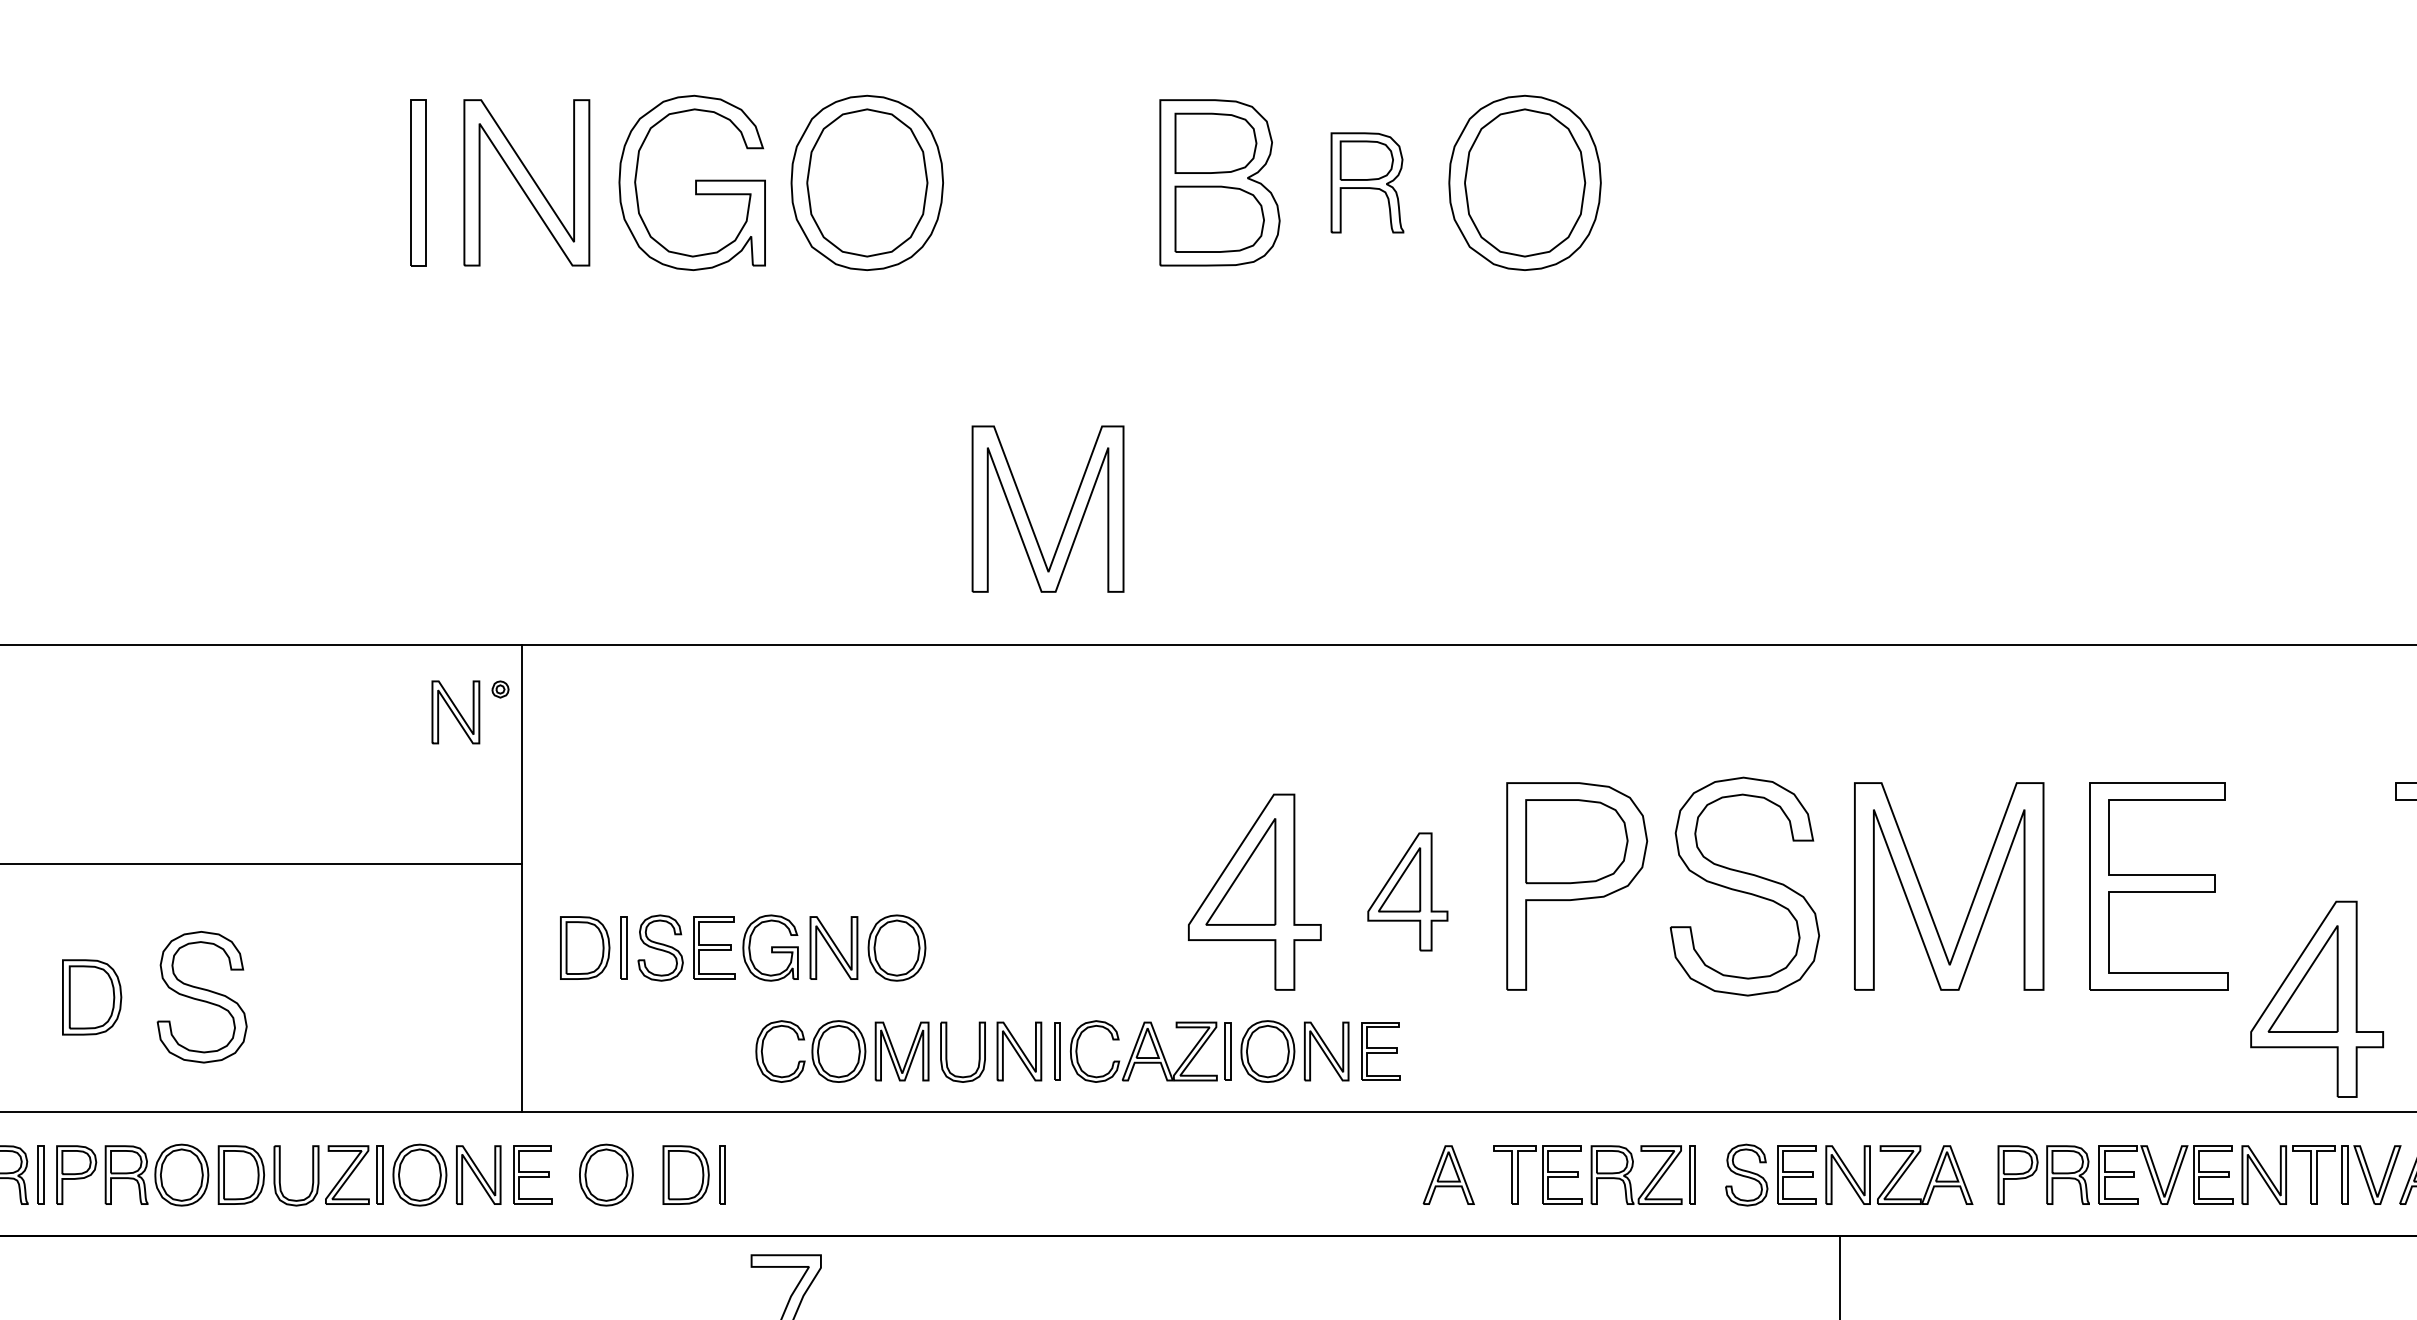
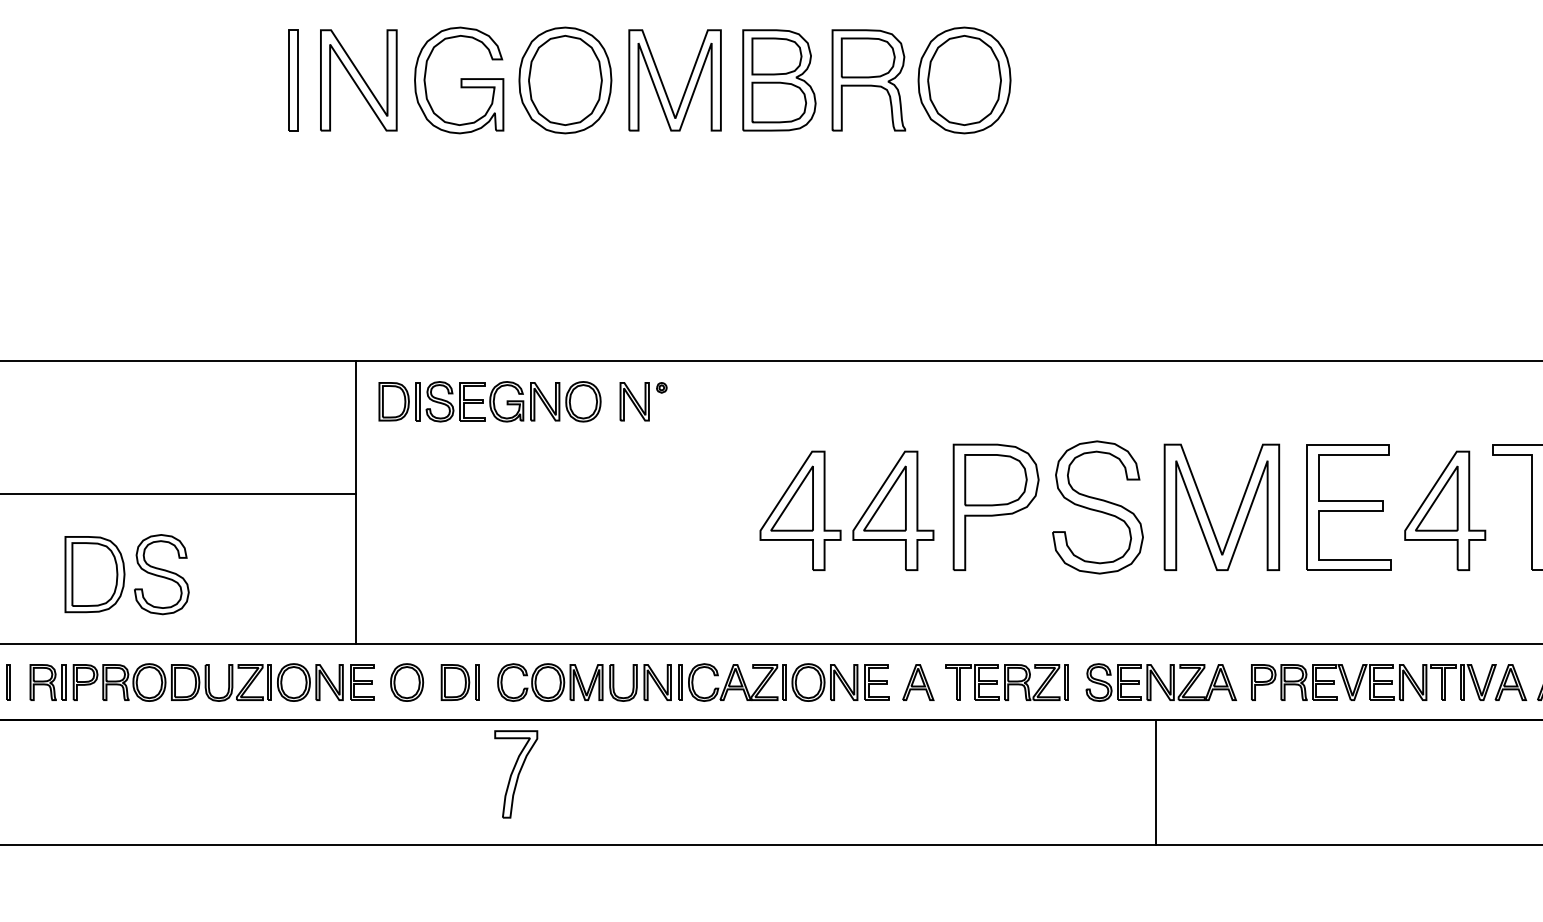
part: (1366, 182) -> (868, 80), size x1.67
part: (1028, 514) -> (663, 83), moved
part: (470, 711) -> (643, 401), moved
part: (1407, 891) -> (893, 510), size x1.67
part: (742, 947) -> (489, 401), moved
part: (91, 997) -> (94, 574), size x1.67
part: (2317, 998) -> (1445, 510), moved
part: (1078, 1051) -> (693, 682), moved

